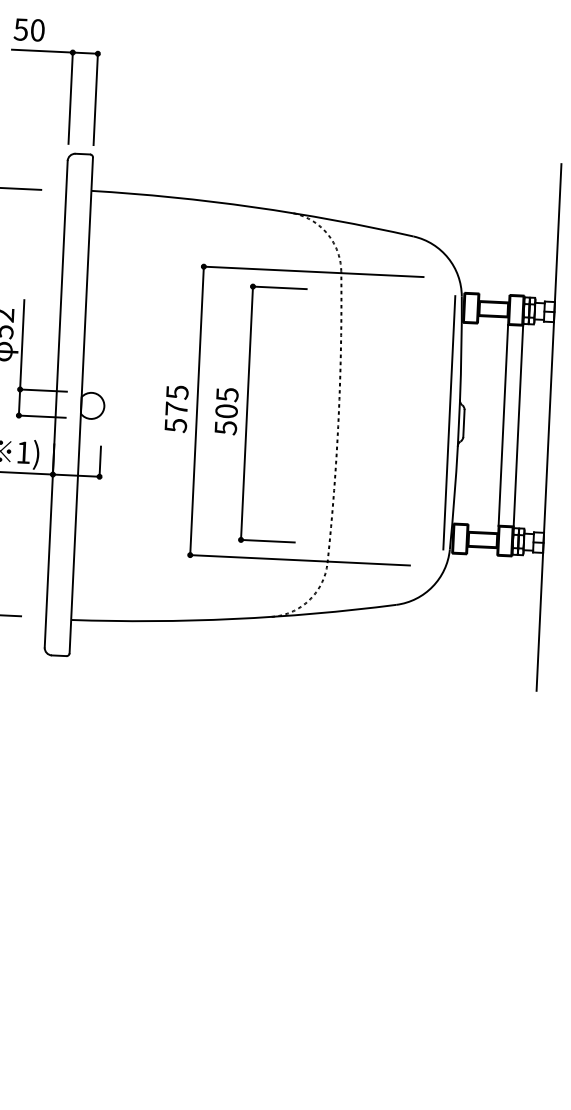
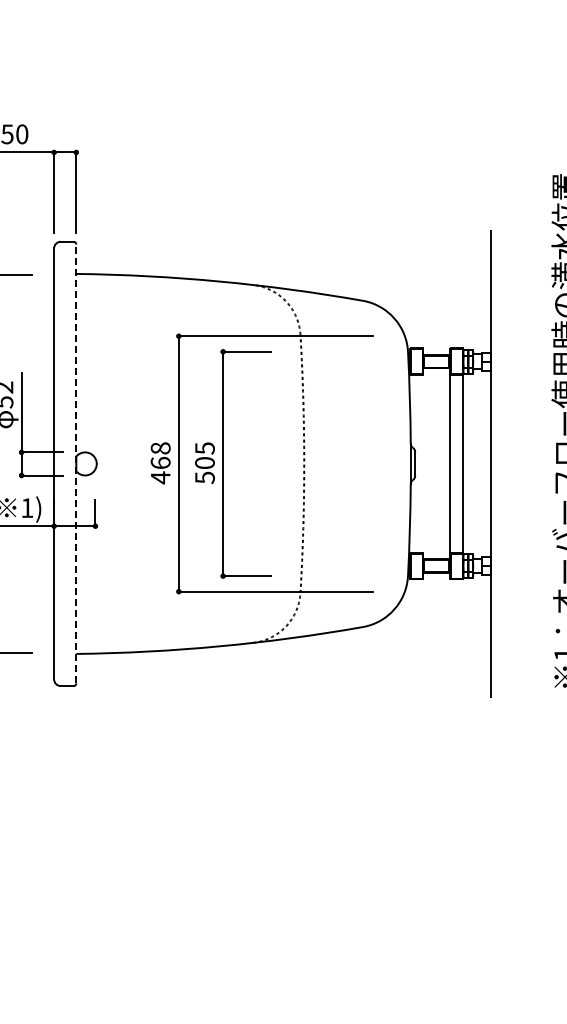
line: (81, 404) -> (76, 463), solid -> dashed
text: (176, 409) -> (160, 463), 575 -> 468
line: (449, 422) -> (402, 463), removed

